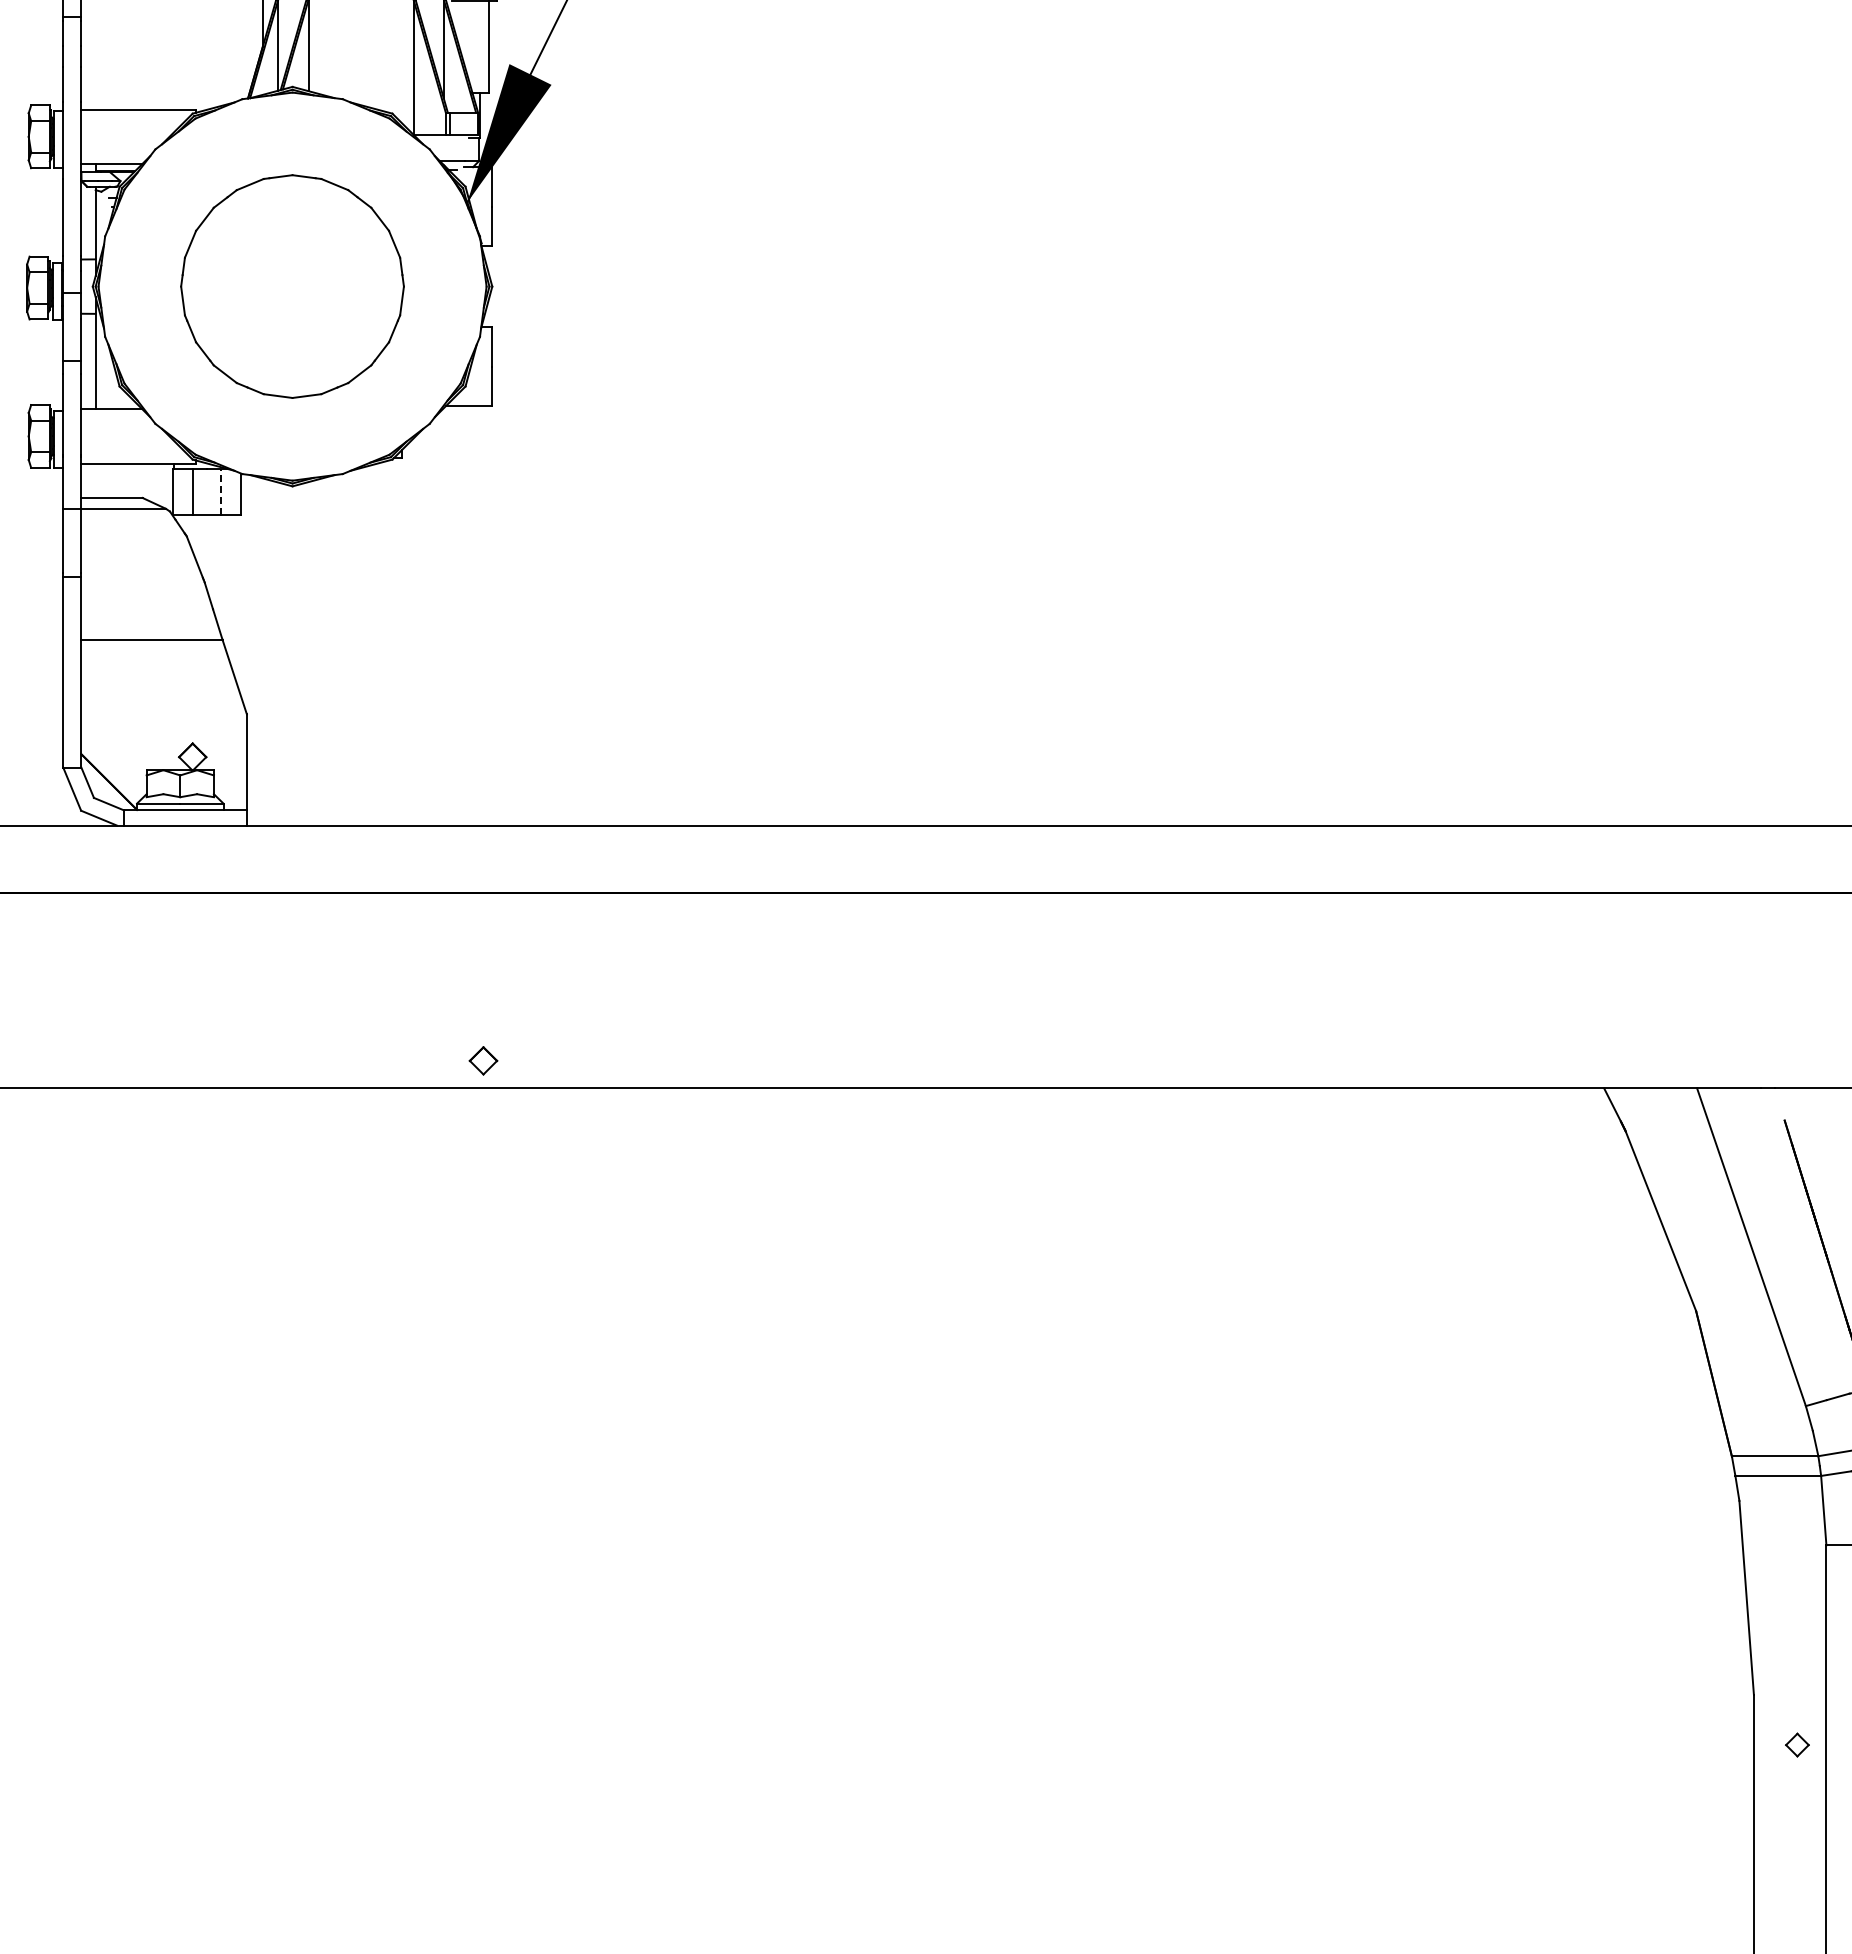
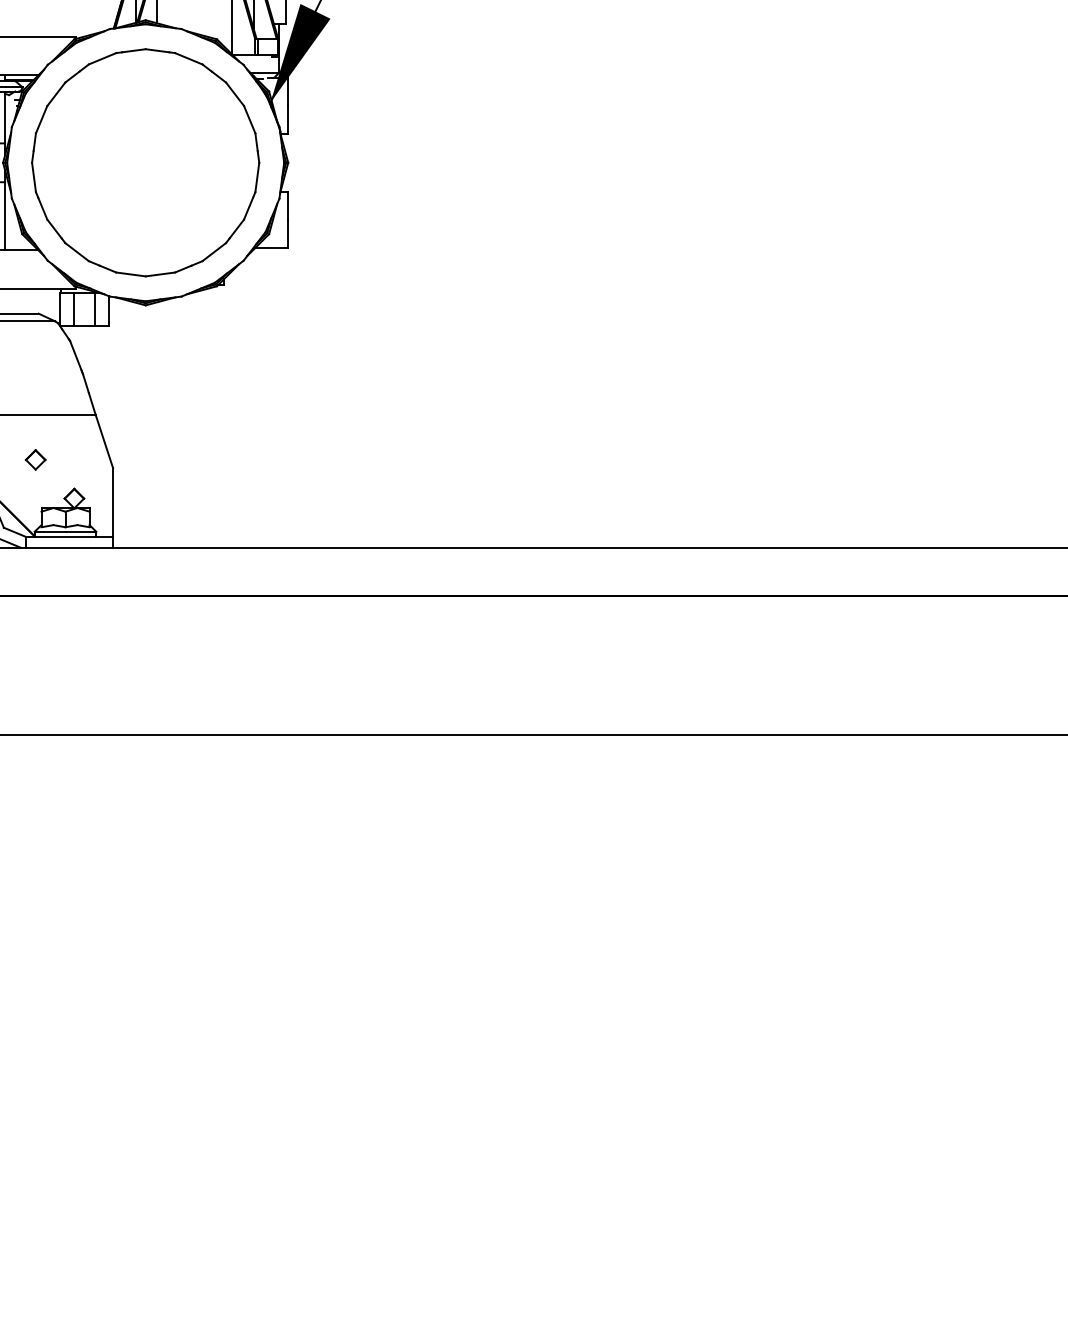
part: (292, 286) -> (145, 162), size x1.43
line: (221, 492) -> (94, 309), dashed -> solid
part: (483, 1060) -> (35, 459), moved

